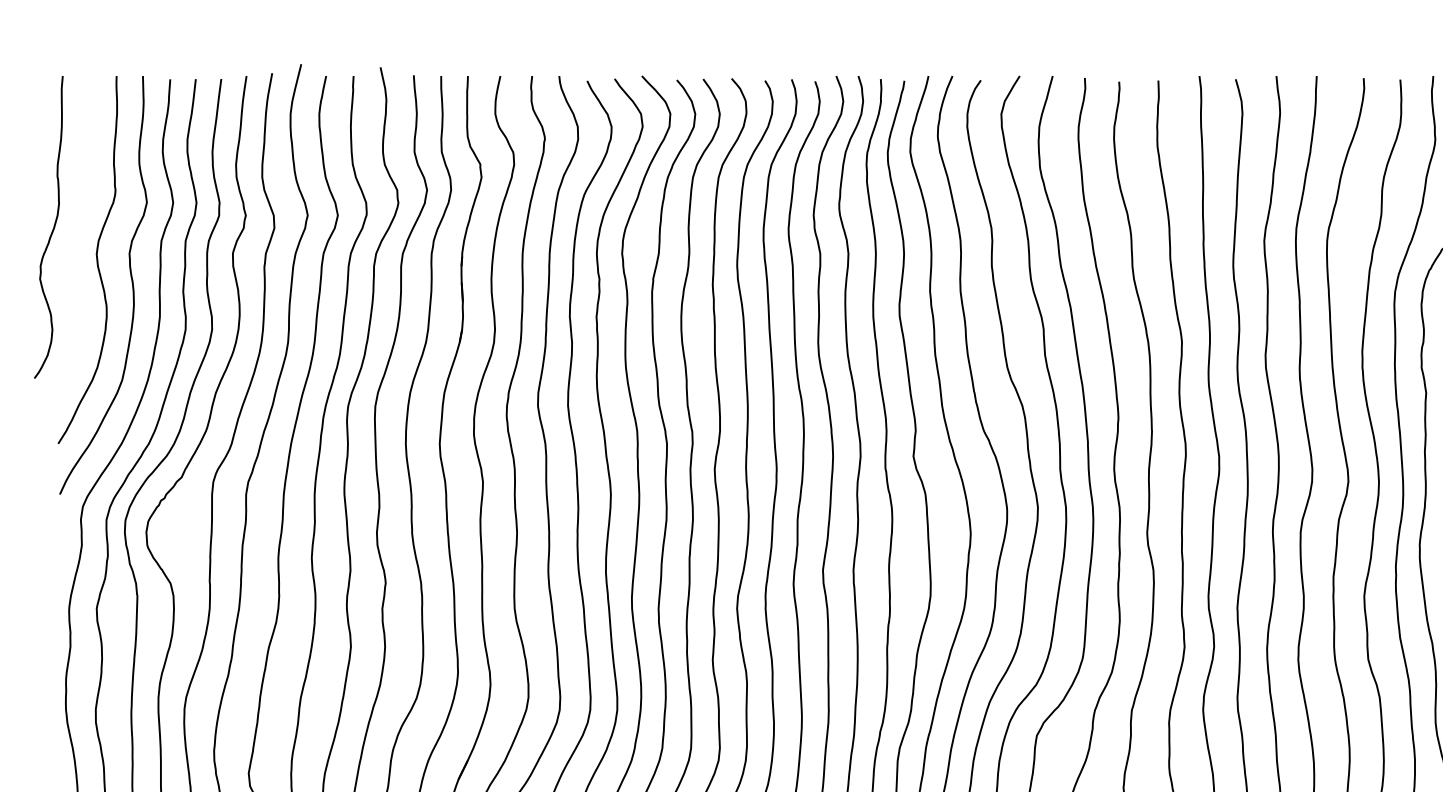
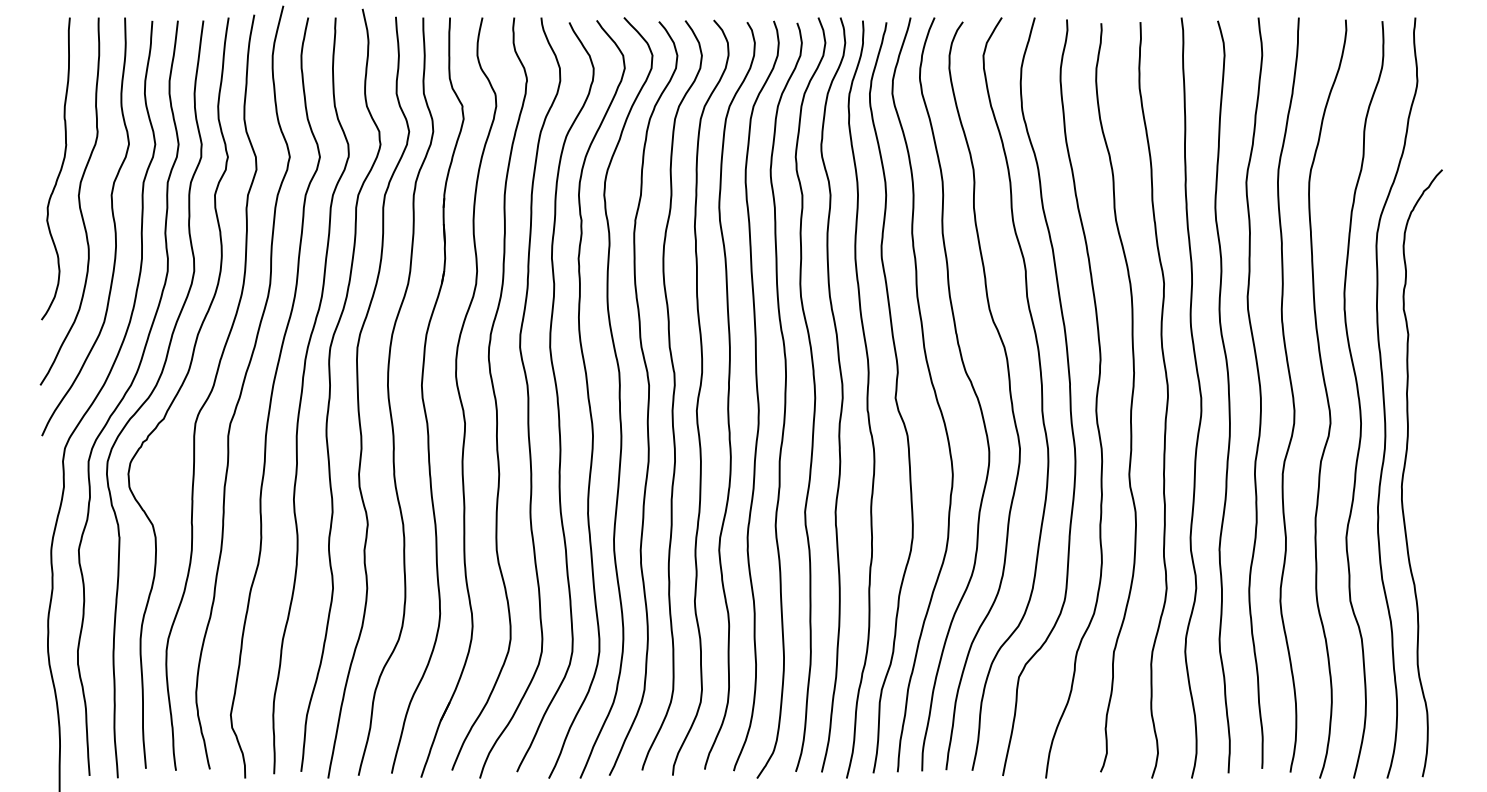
curve: (52, 228) -> (59, 170), moved

